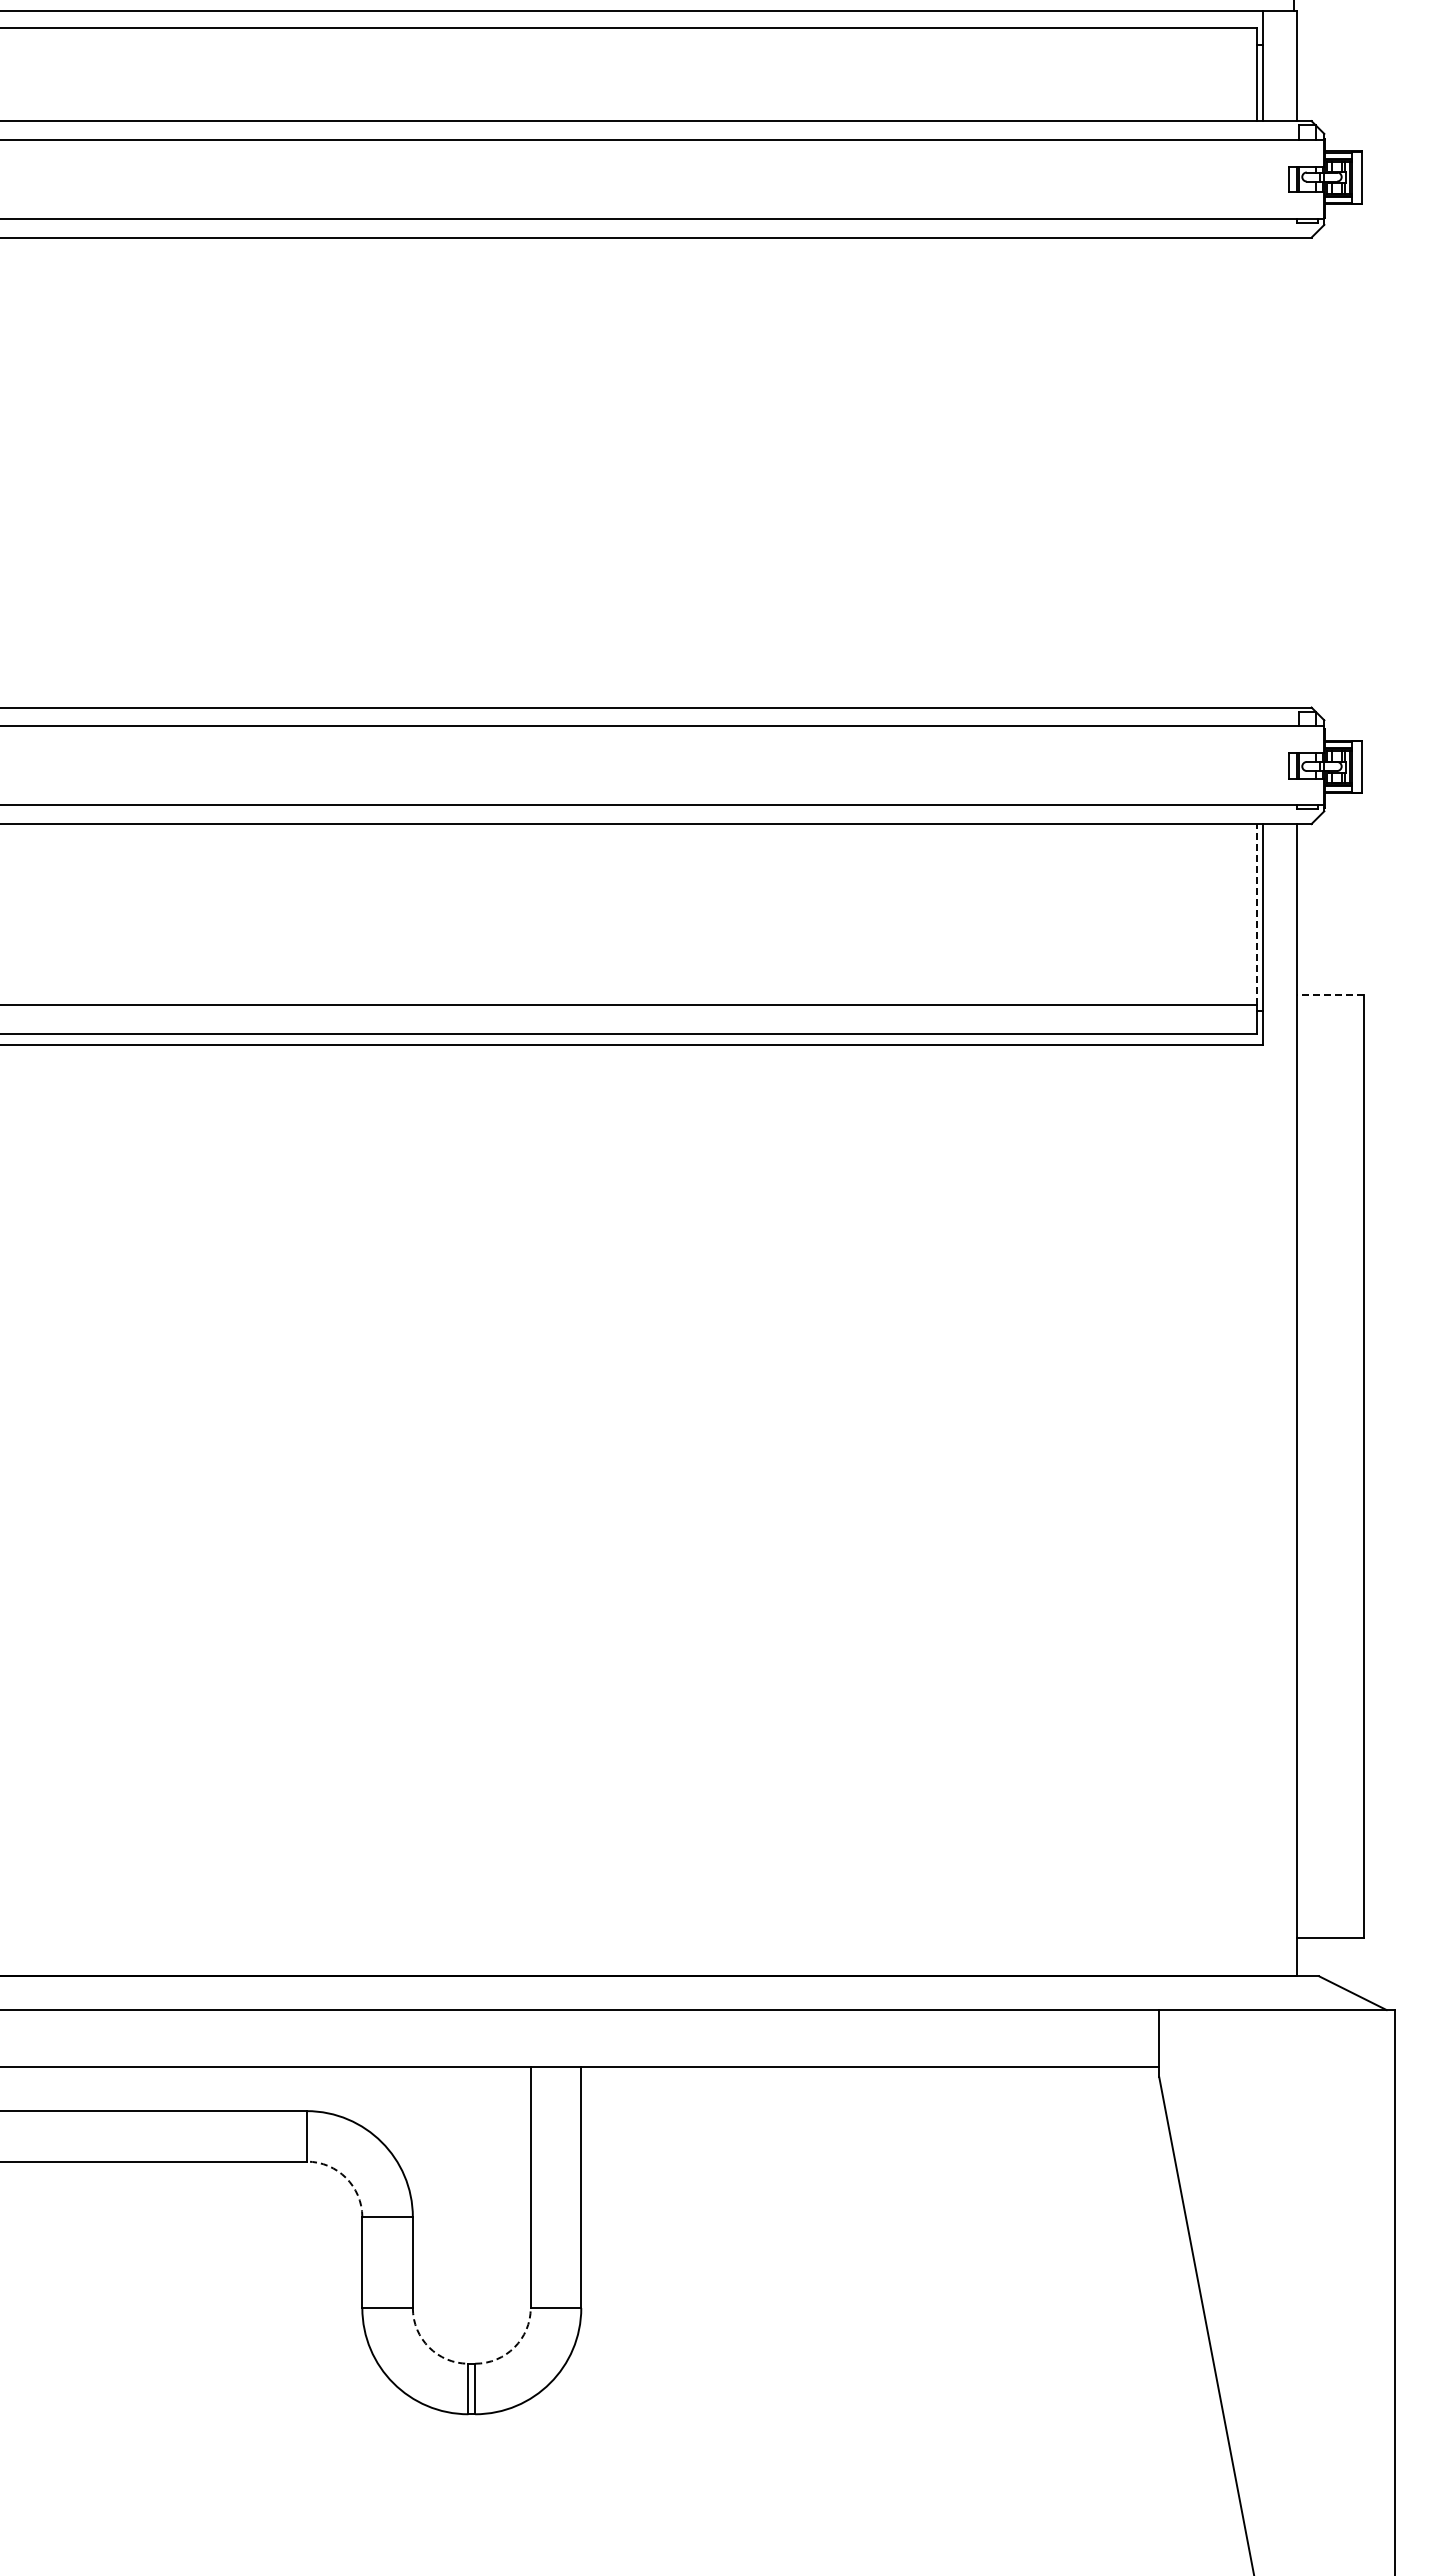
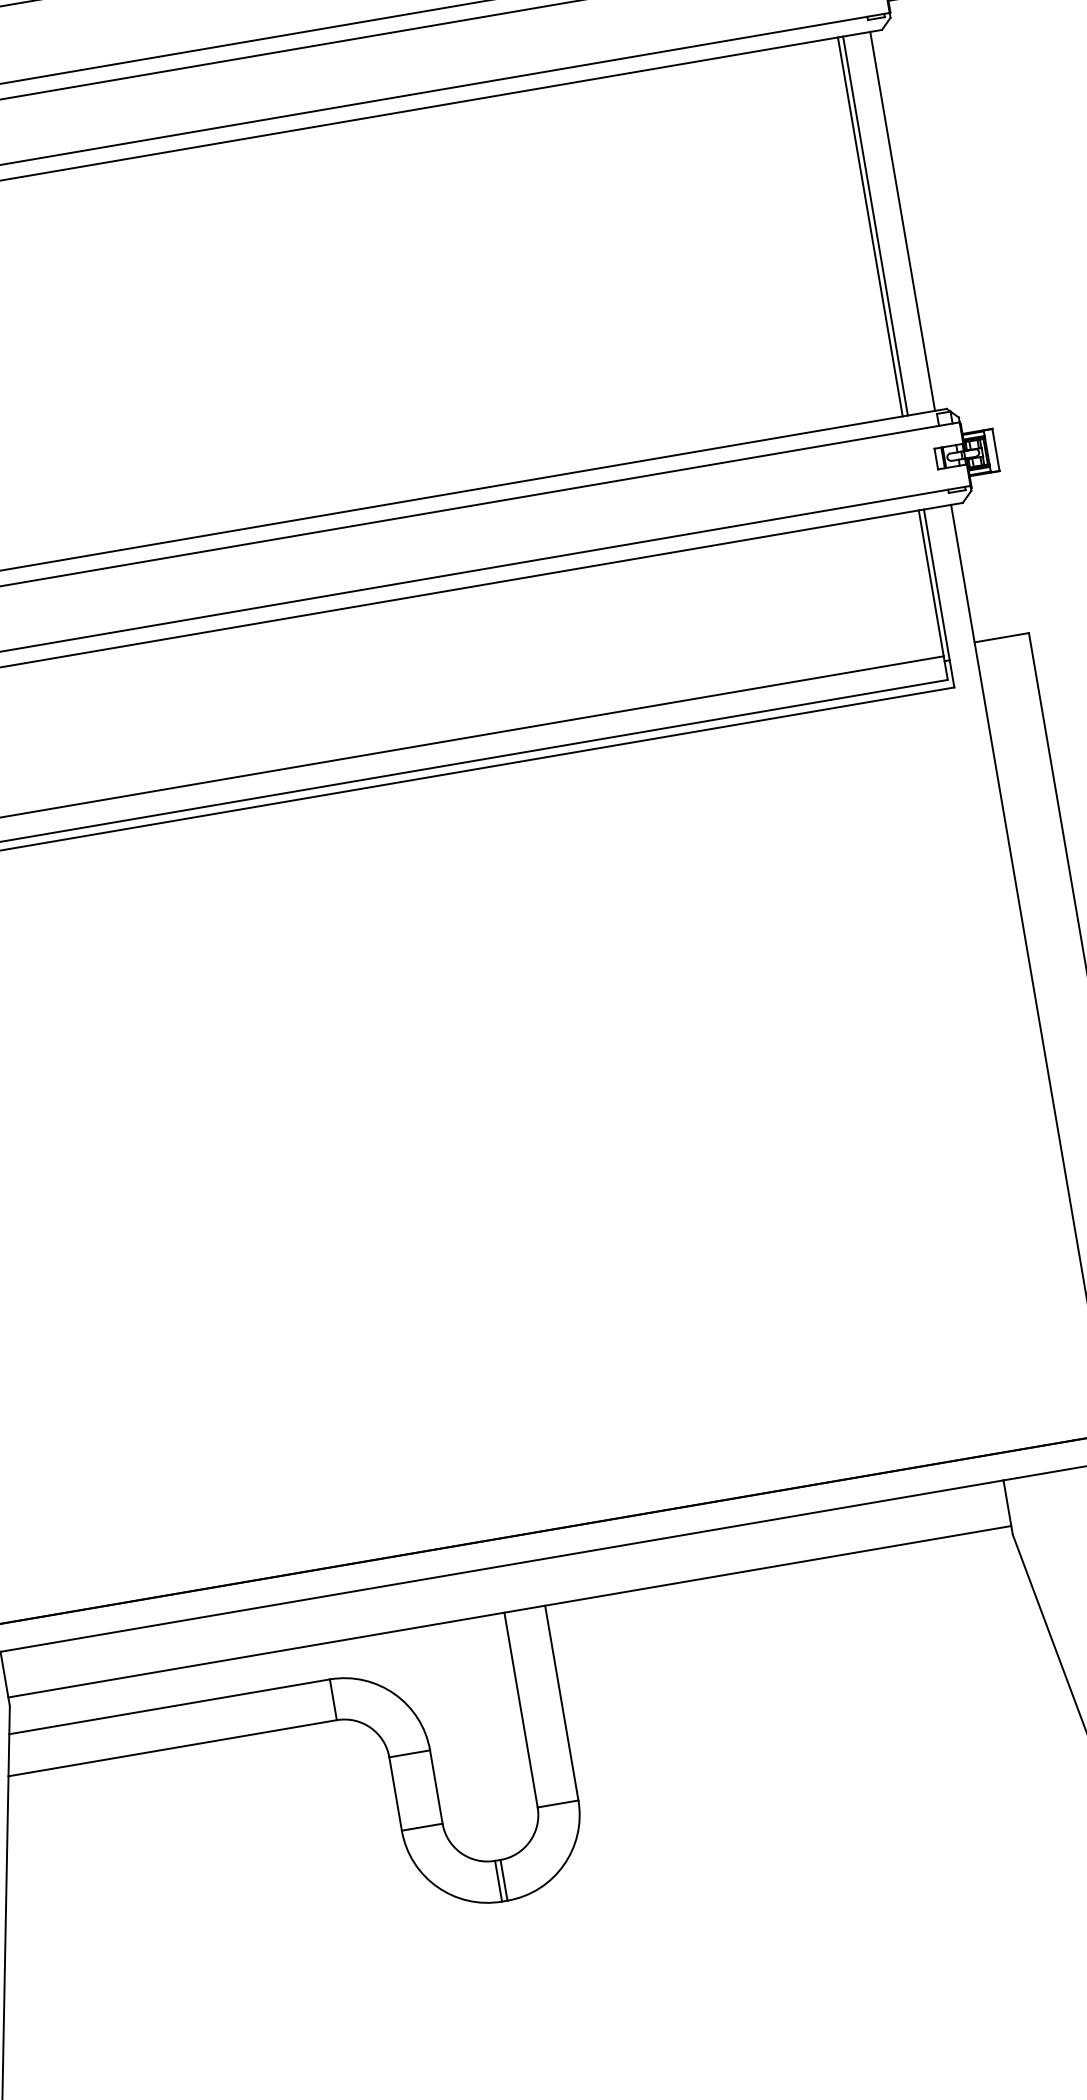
line: (1256, 472) -> (869, 226), added
line: (1263, 472) -> (875, 225), added
line: (1297, 472) -> (903, 221), added
line: (1256, 914) -> (930, 583), dashed -> solid
line: (1330, 994) -> (1001, 637), dashed -> solid
arc: (346, 2177) -> (371, 1727), dashed -> solid
arc: (429, 2347) -> (461, 1853), dashed -> solid
arc: (514, 2347) -> (530, 1841), dashed -> solid

